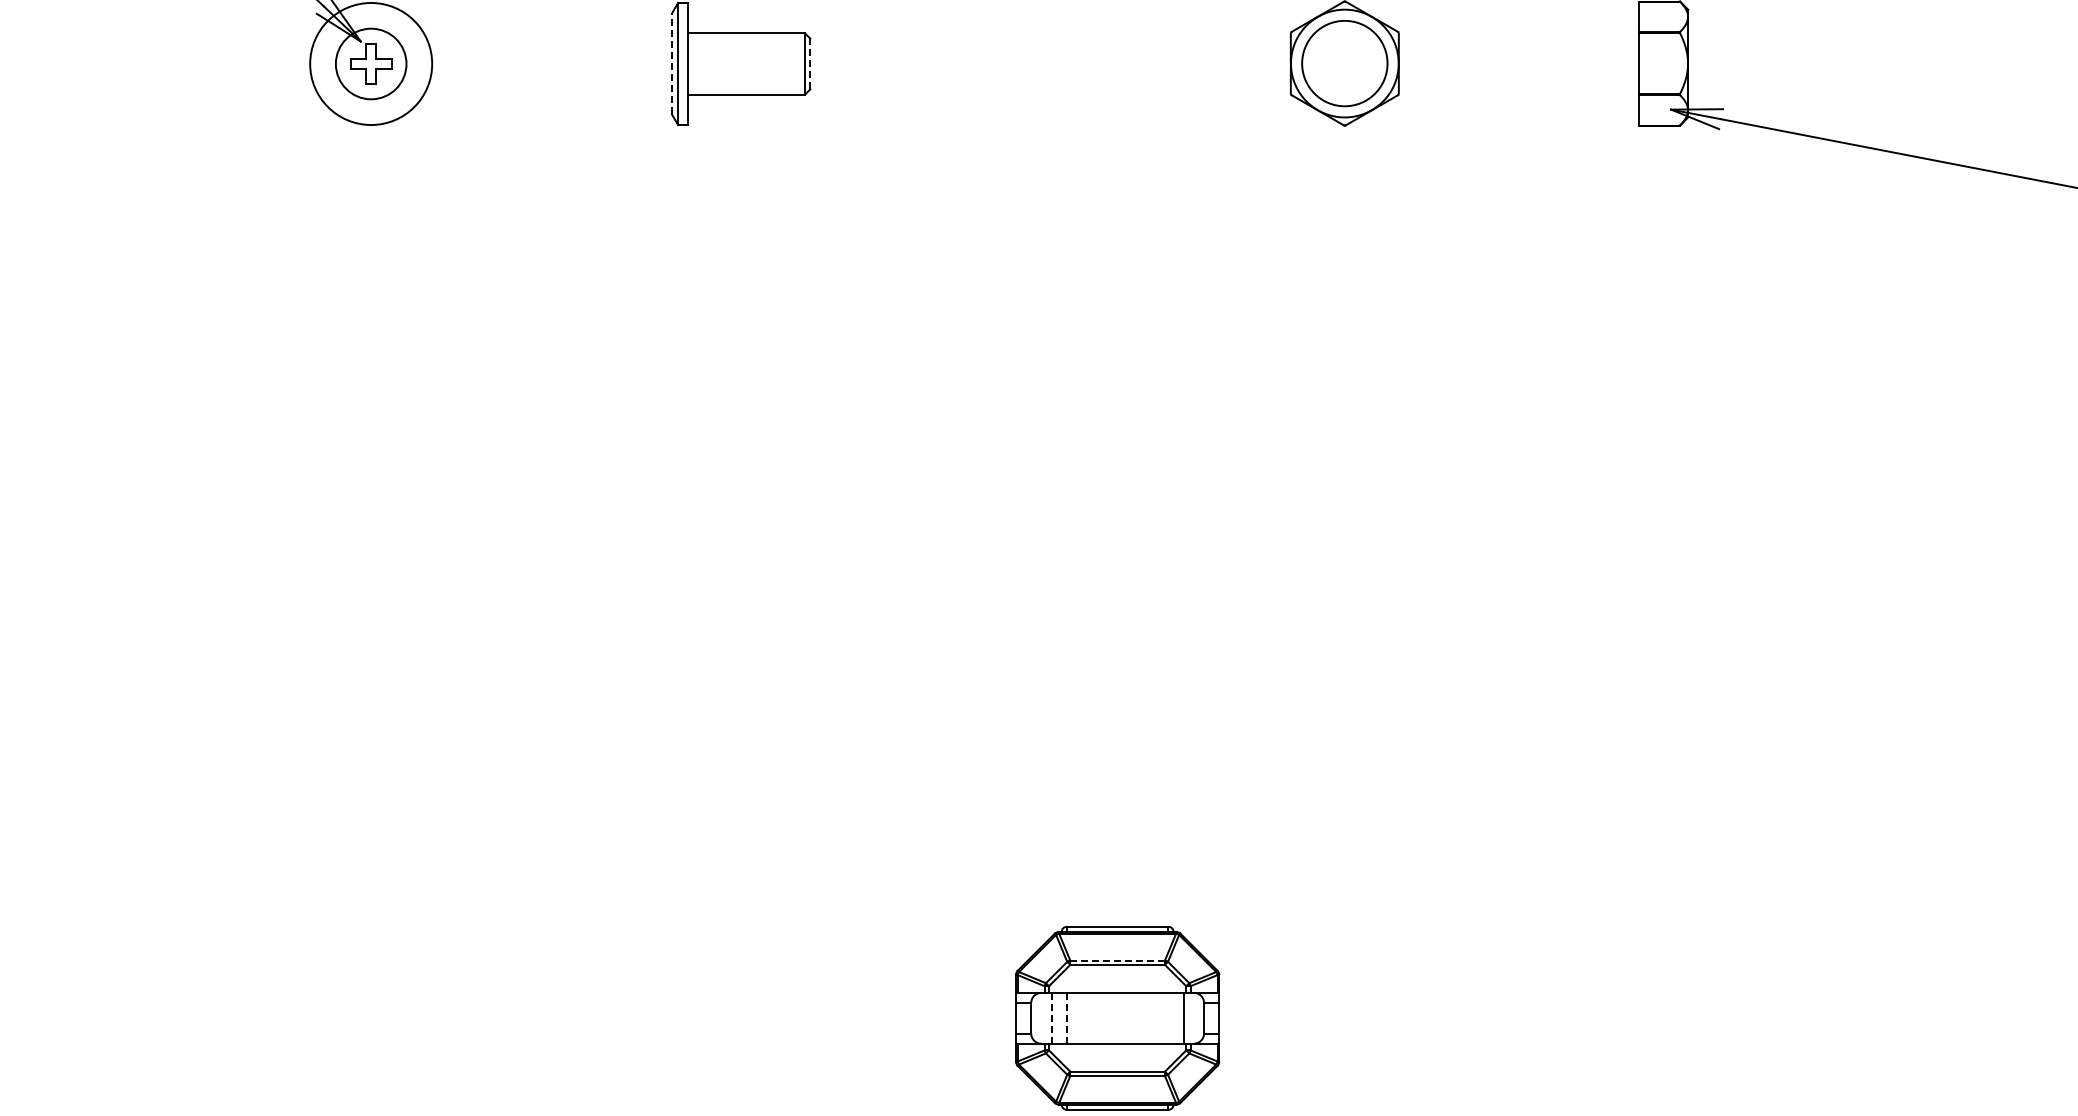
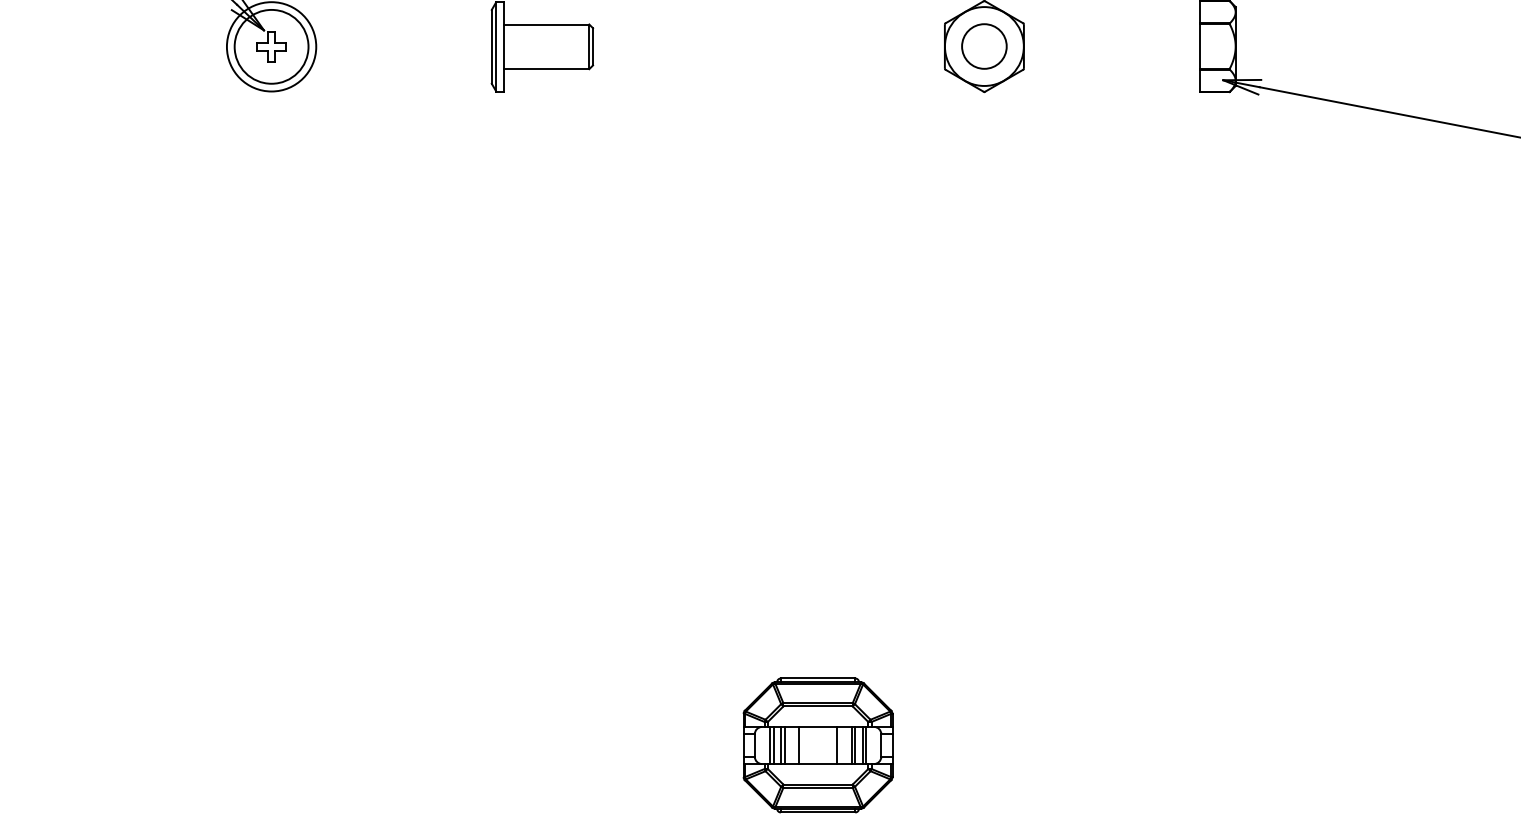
circle: (370, 63) -> (271, 46), size x1.43
line: (671, 63) -> (491, 46), dashed -> solid
line: (810, 63) -> (593, 46), dashed -> solid
circle: (1344, 63) -> (984, 46), size x0.71
line: (1117, 960) -> (817, 703), dashed -> solid
line: (1056, 1017) -> (773, 744), added
line: (1071, 1017) -> (784, 744), added
line: (1092, 1017) -> (799, 744), added
line: (1143, 1017) -> (837, 744), added
line: (1163, 1017) -> (851, 744), added
line: (1168, 1017) -> (855, 744), added
line: (1178, 1017) -> (862, 744), added
line: (1051, 1018) -> (769, 745), dashed -> solid
line: (1066, 1018) -> (780, 745), dashed -> solid

